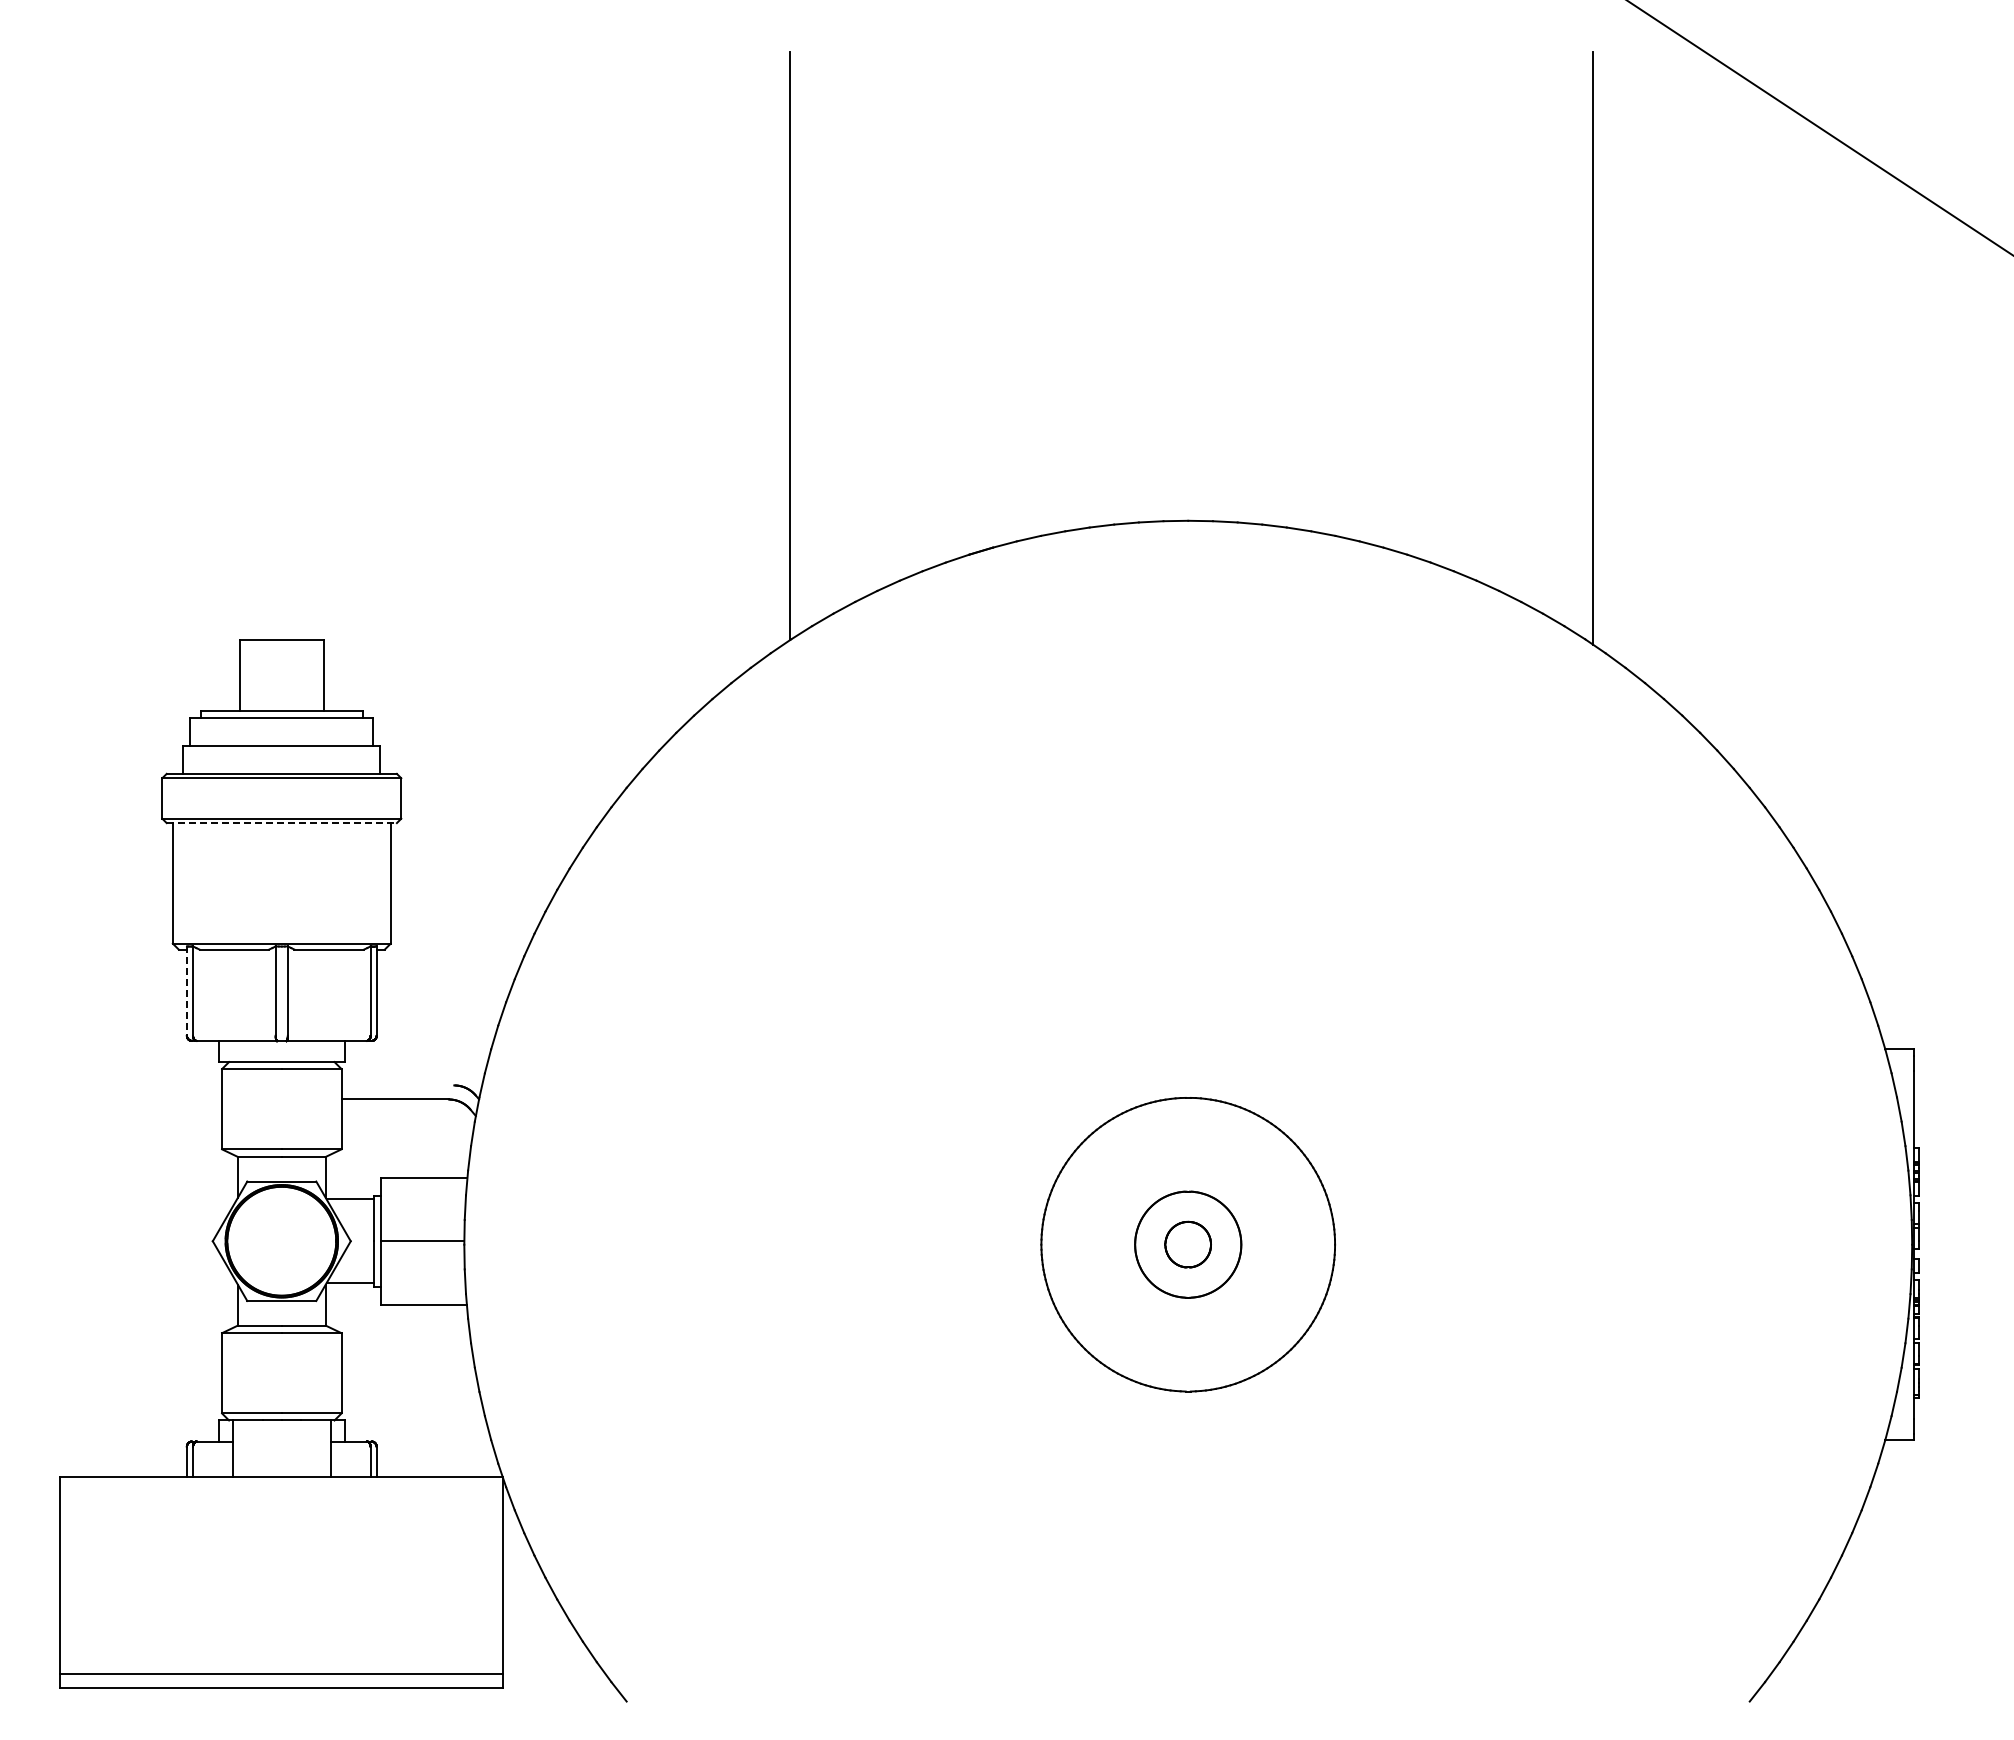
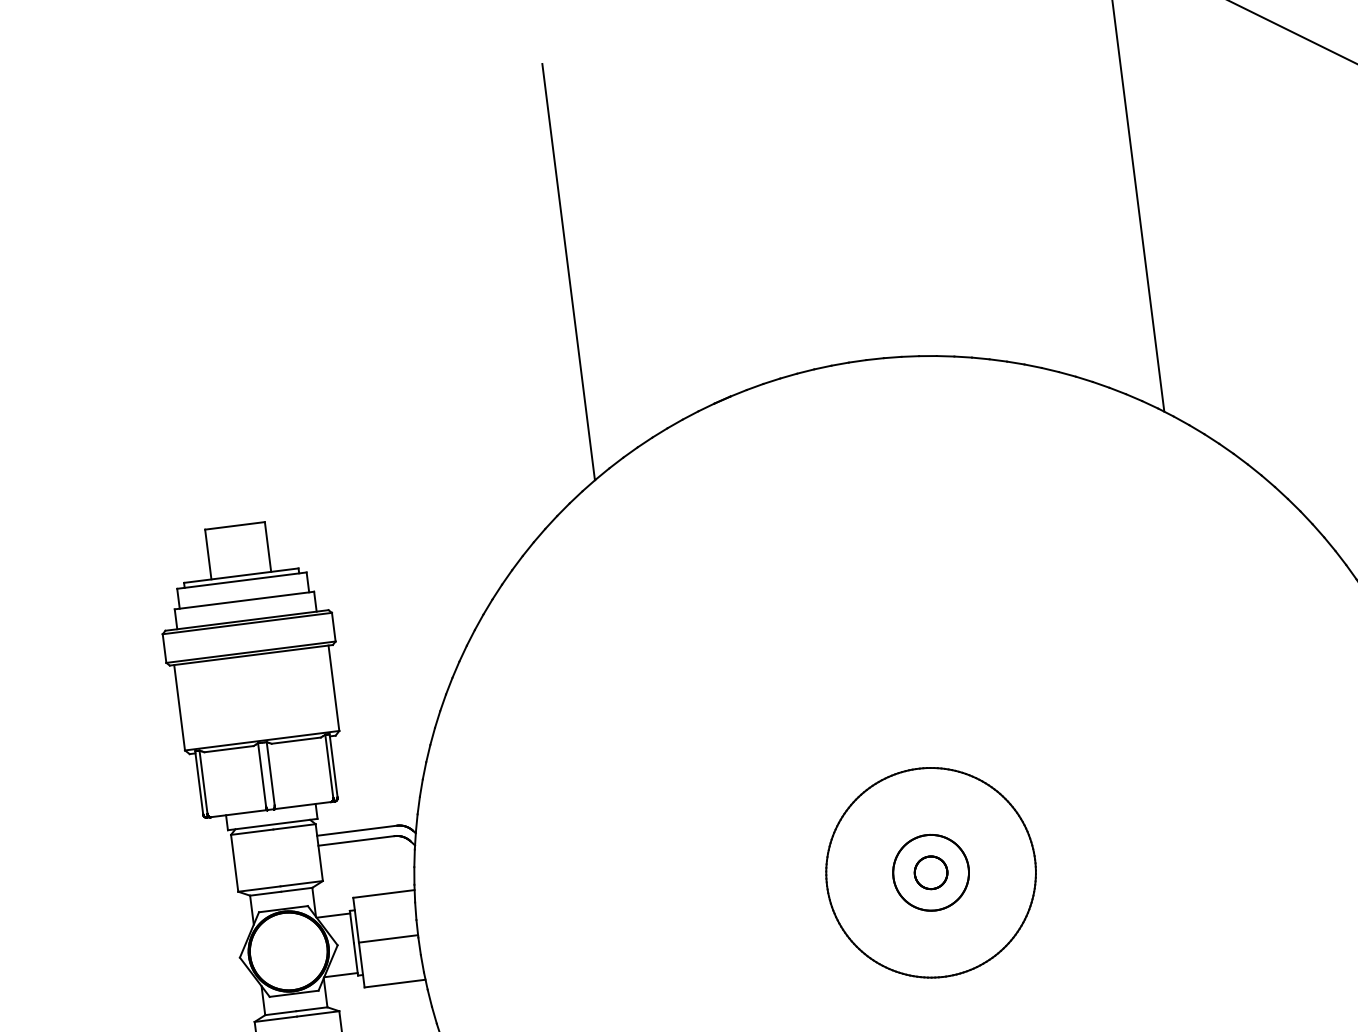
line: (282, 823) -> (251, 655), dashed -> solid
line: (186, 991) -> (198, 783), dashed -> solid
line: (397, 1085) -> (356, 830), added

